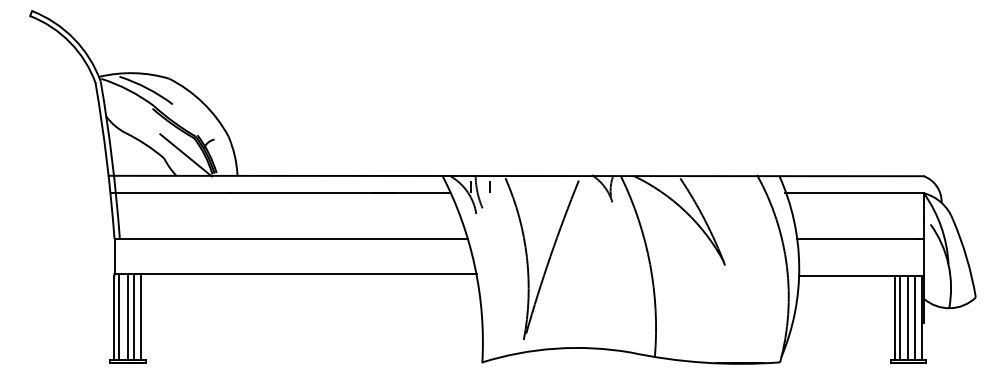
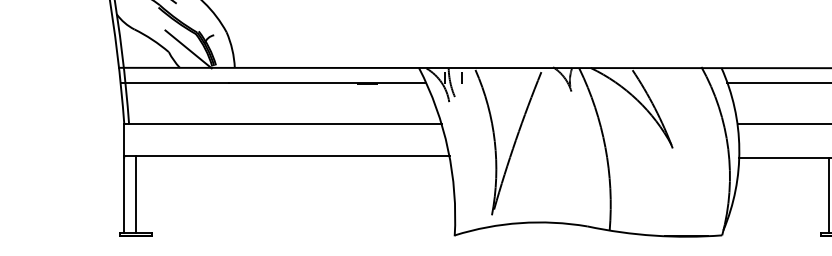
line: (118, 316) -> (127, 194), removed
line: (134, 316) -> (142, 194), removed
line: (141, 316) -> (148, 194), removed
line: (895, 317) -> (825, 195), removed

